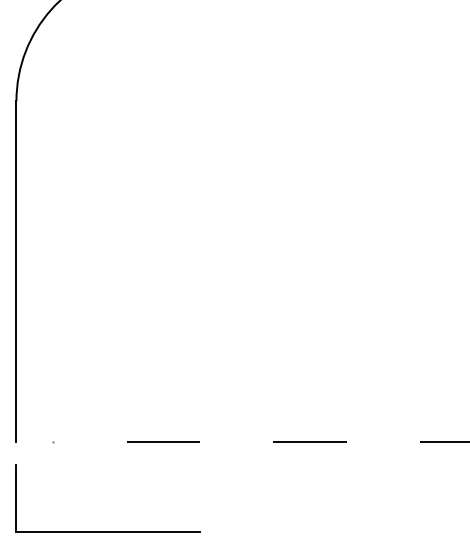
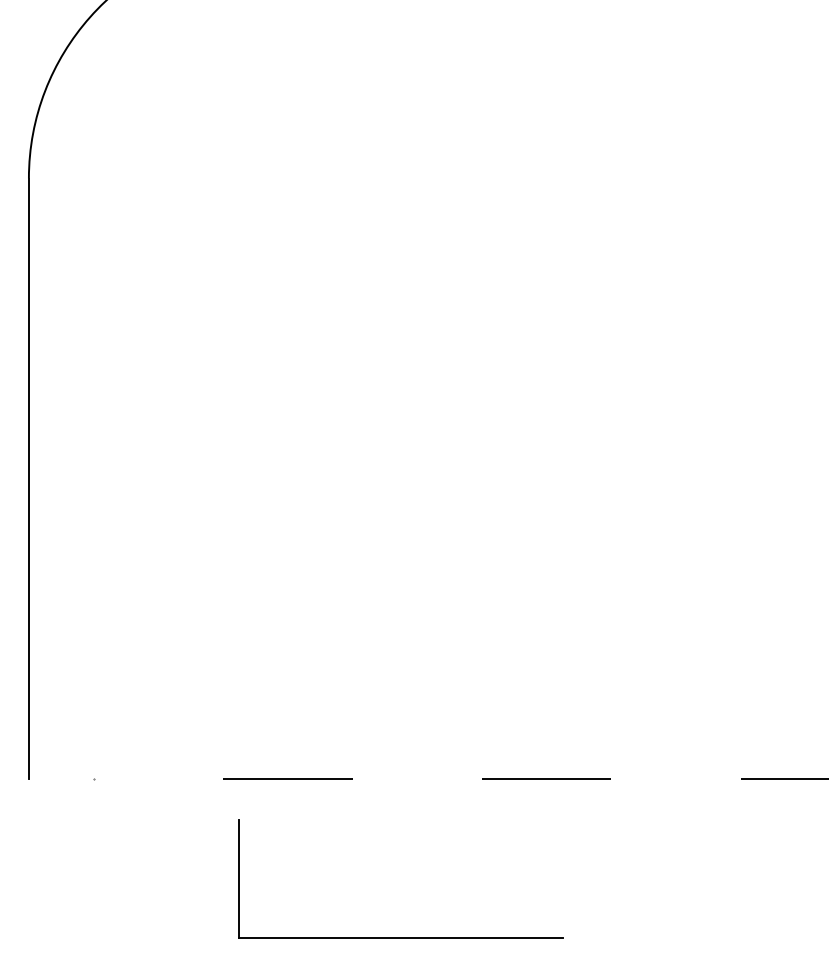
part: (107, 531) -> (399, 937), moved

